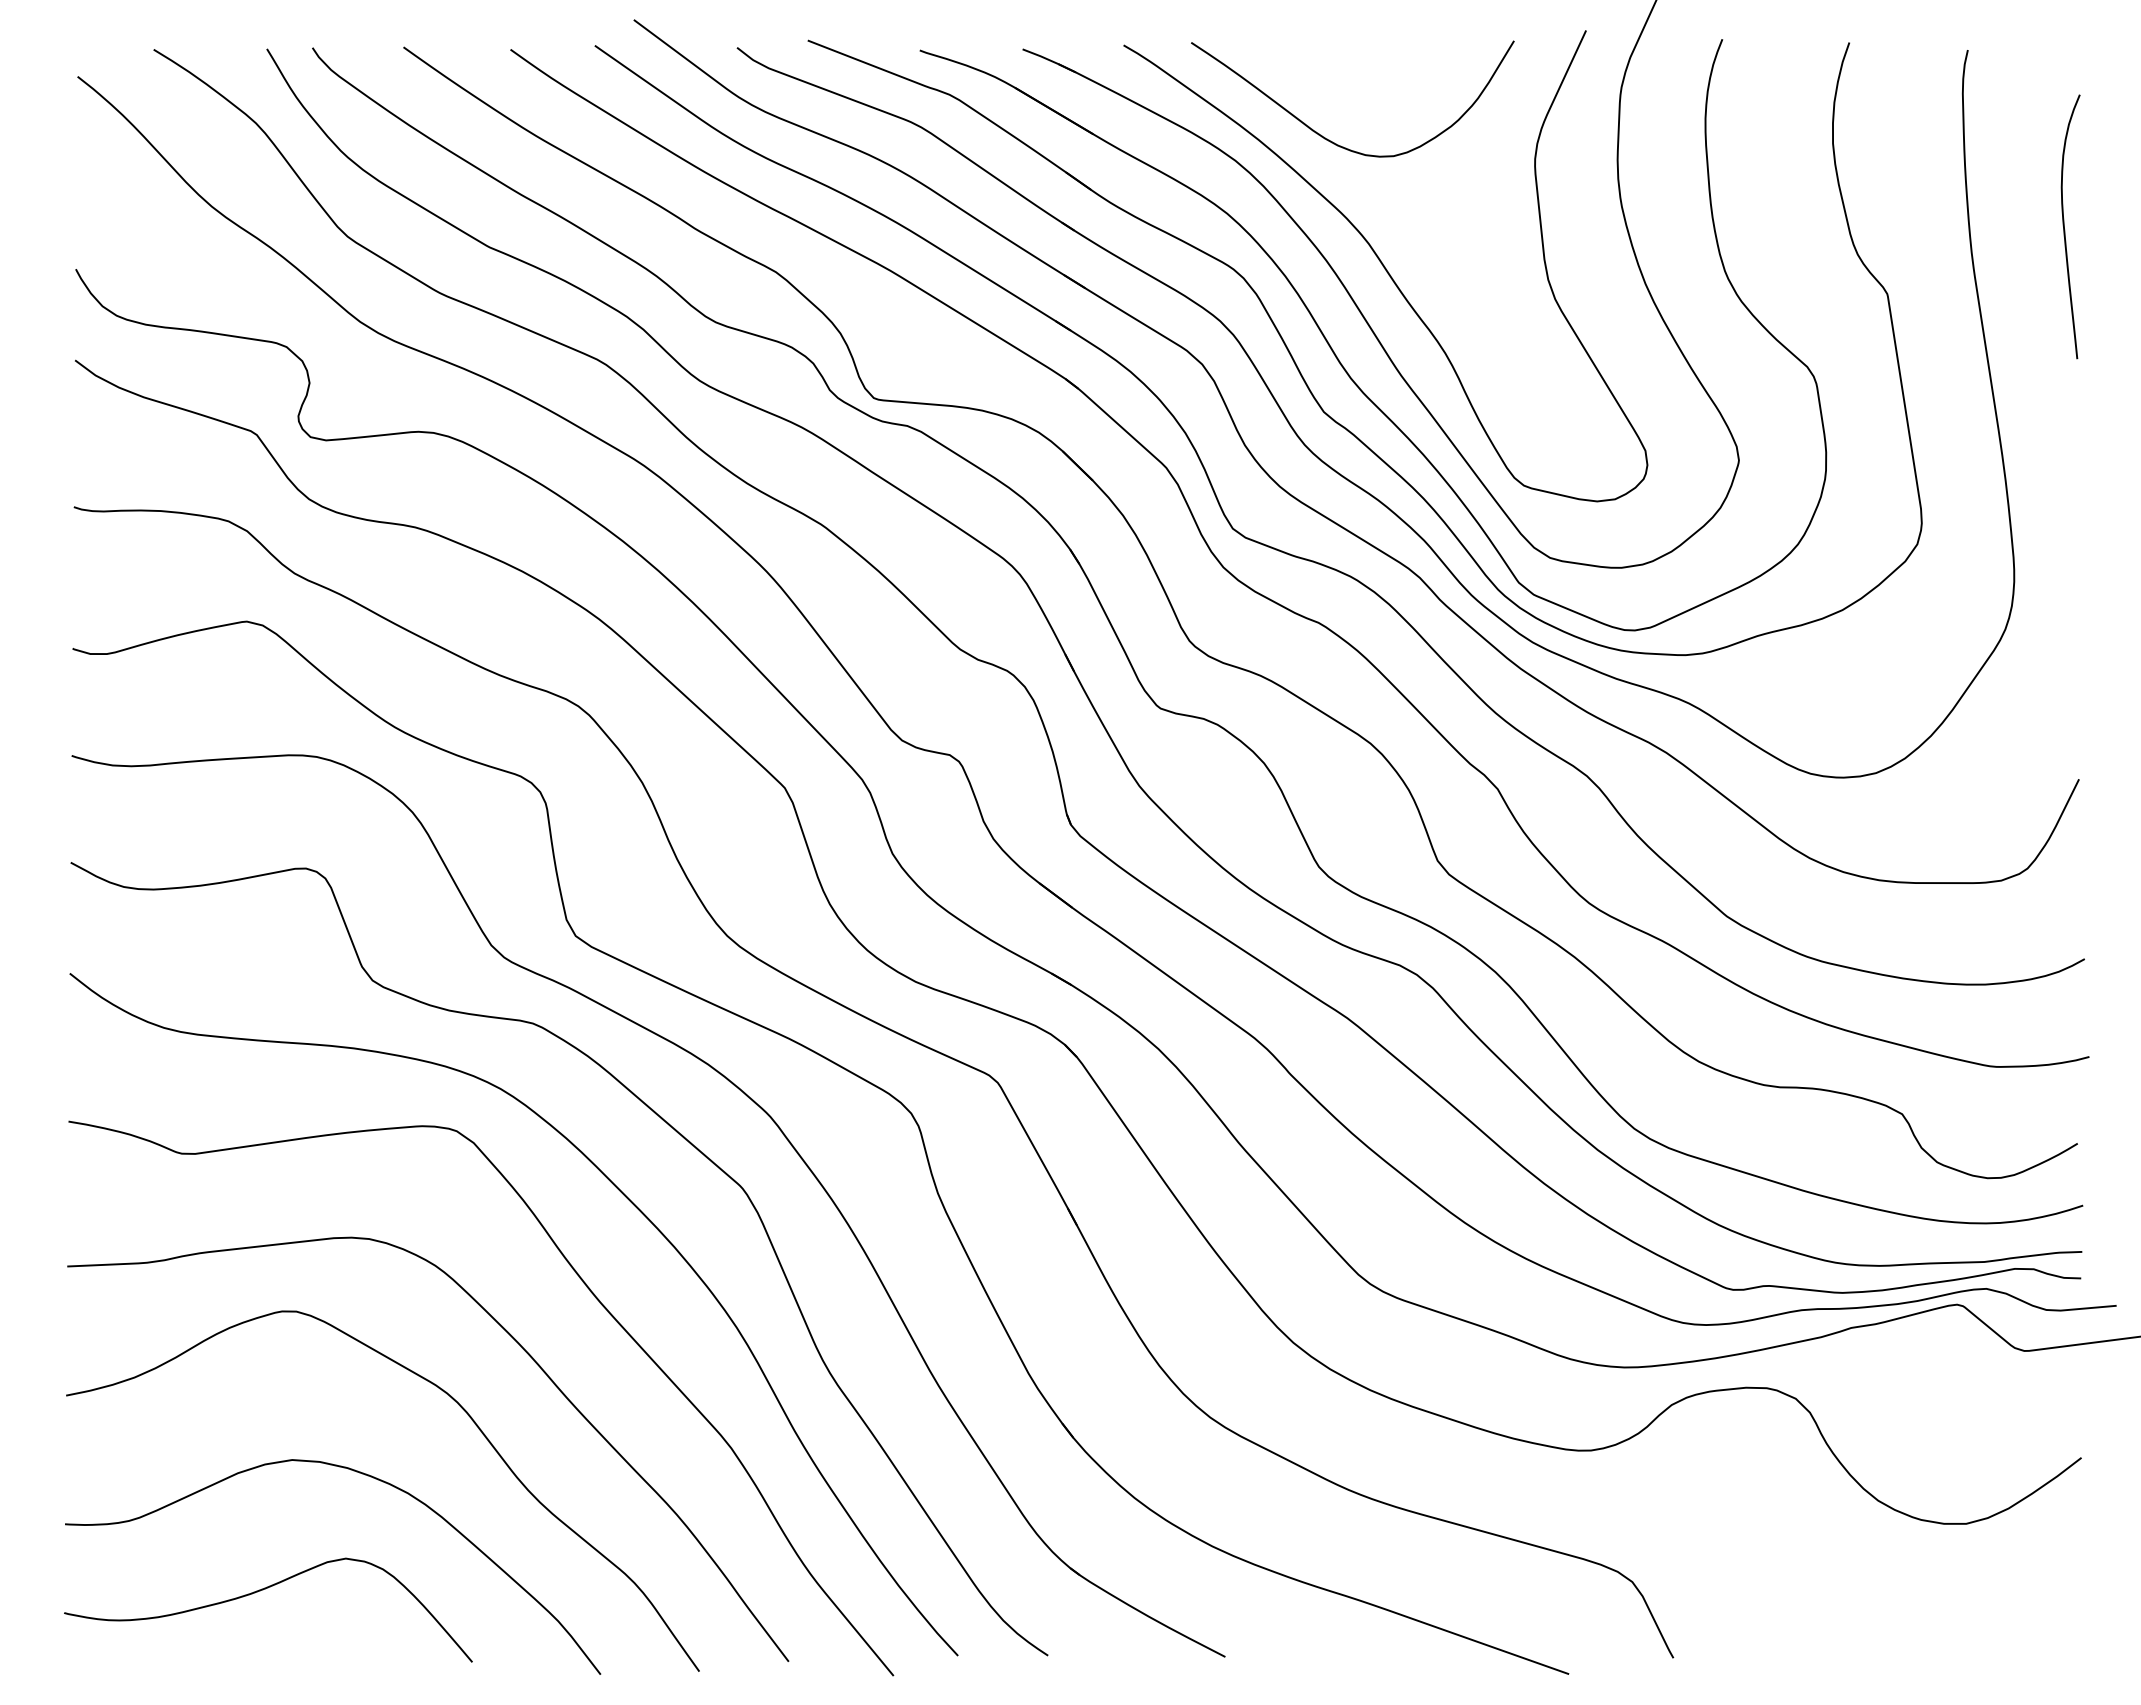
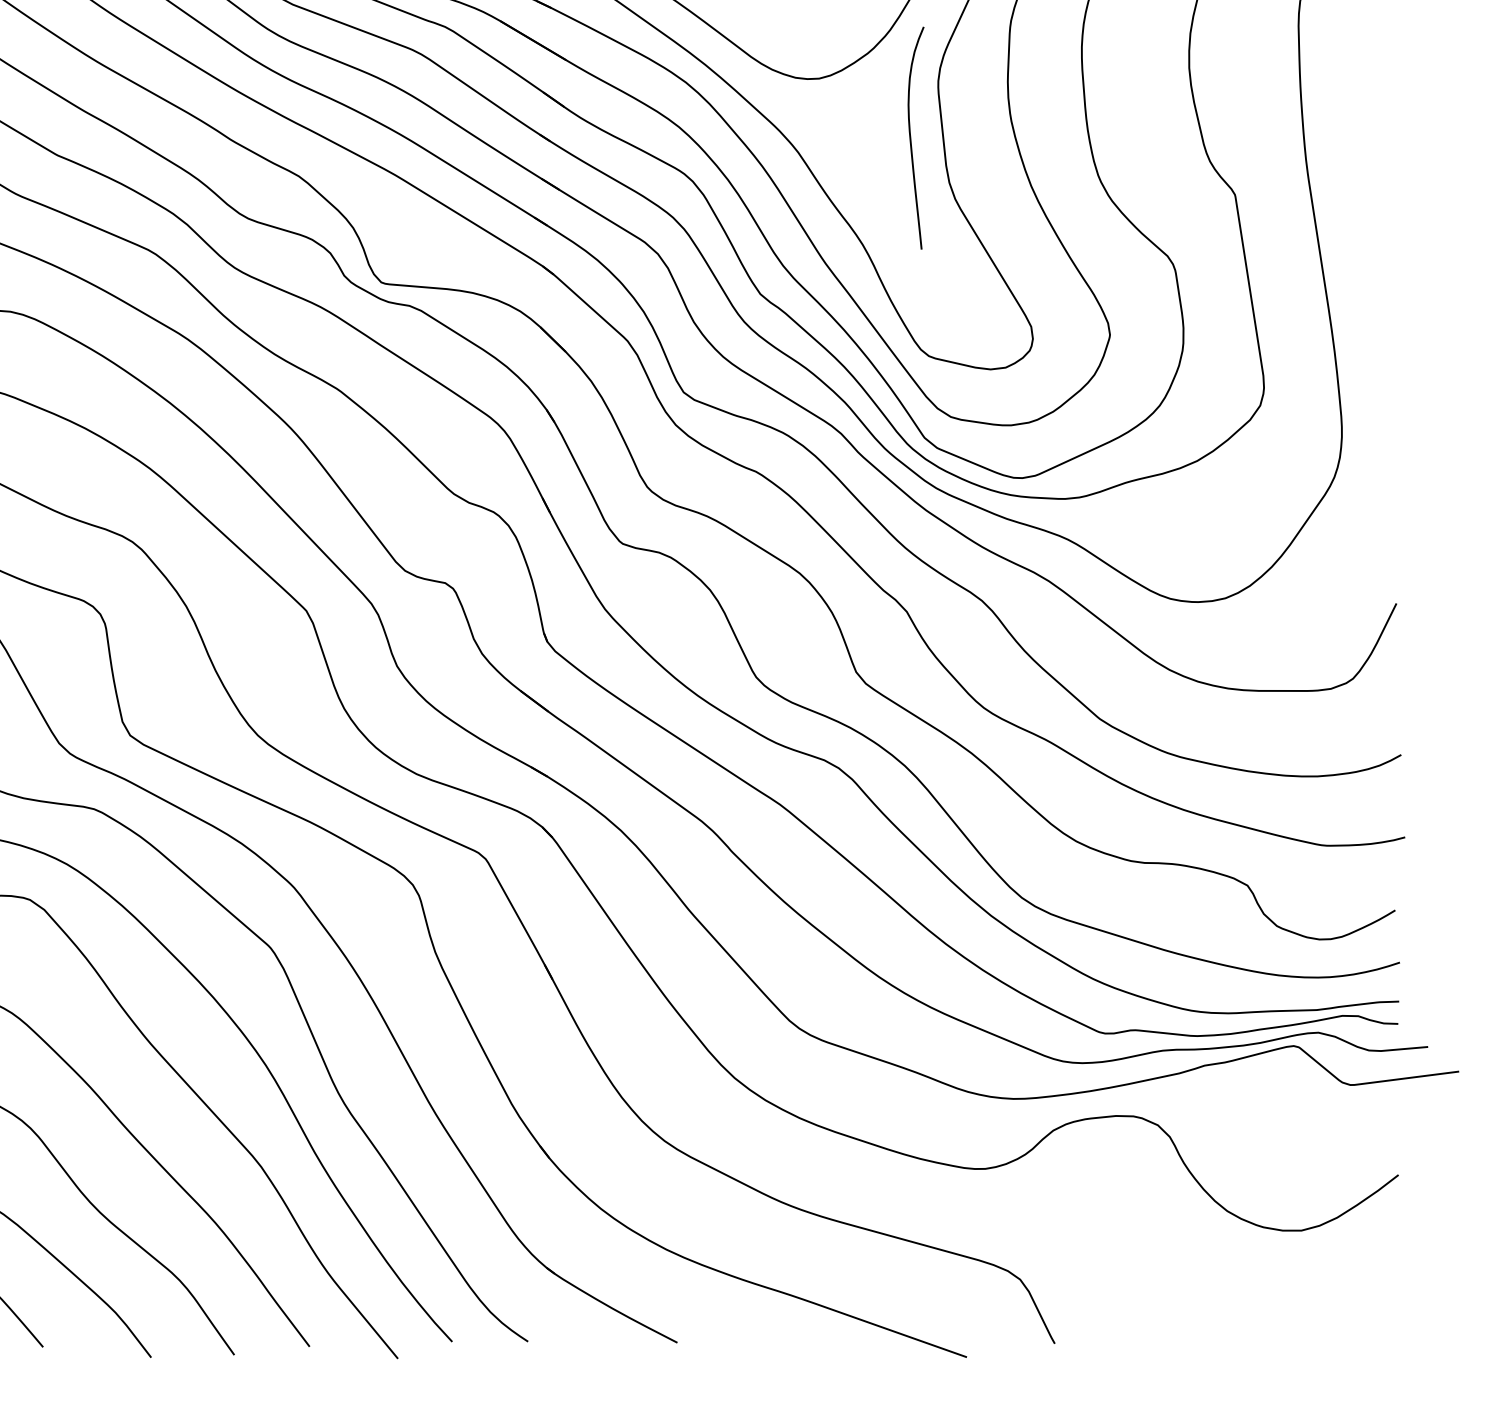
curve: (2065, 229) -> (911, 140), moved

